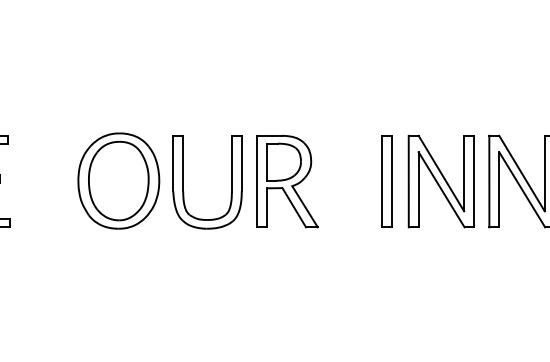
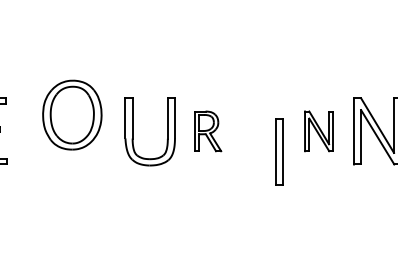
part: (118, 180) -> (72, 114), moved
part: (287, 181) -> (208, 131), size x0.6
part: (386, 181) -> (279, 151), moved
part: (440, 181) -> (318, 131), size x0.6

